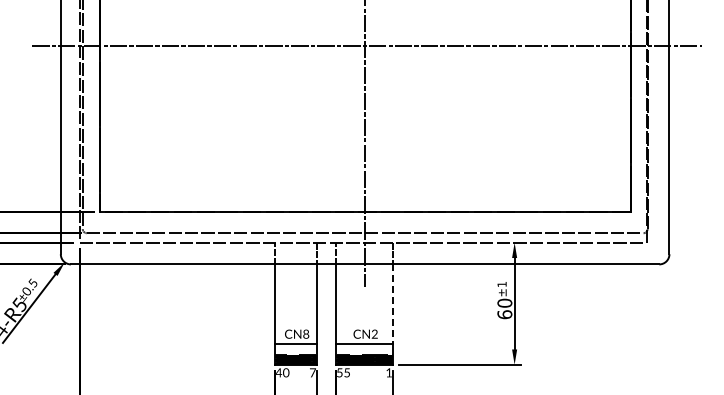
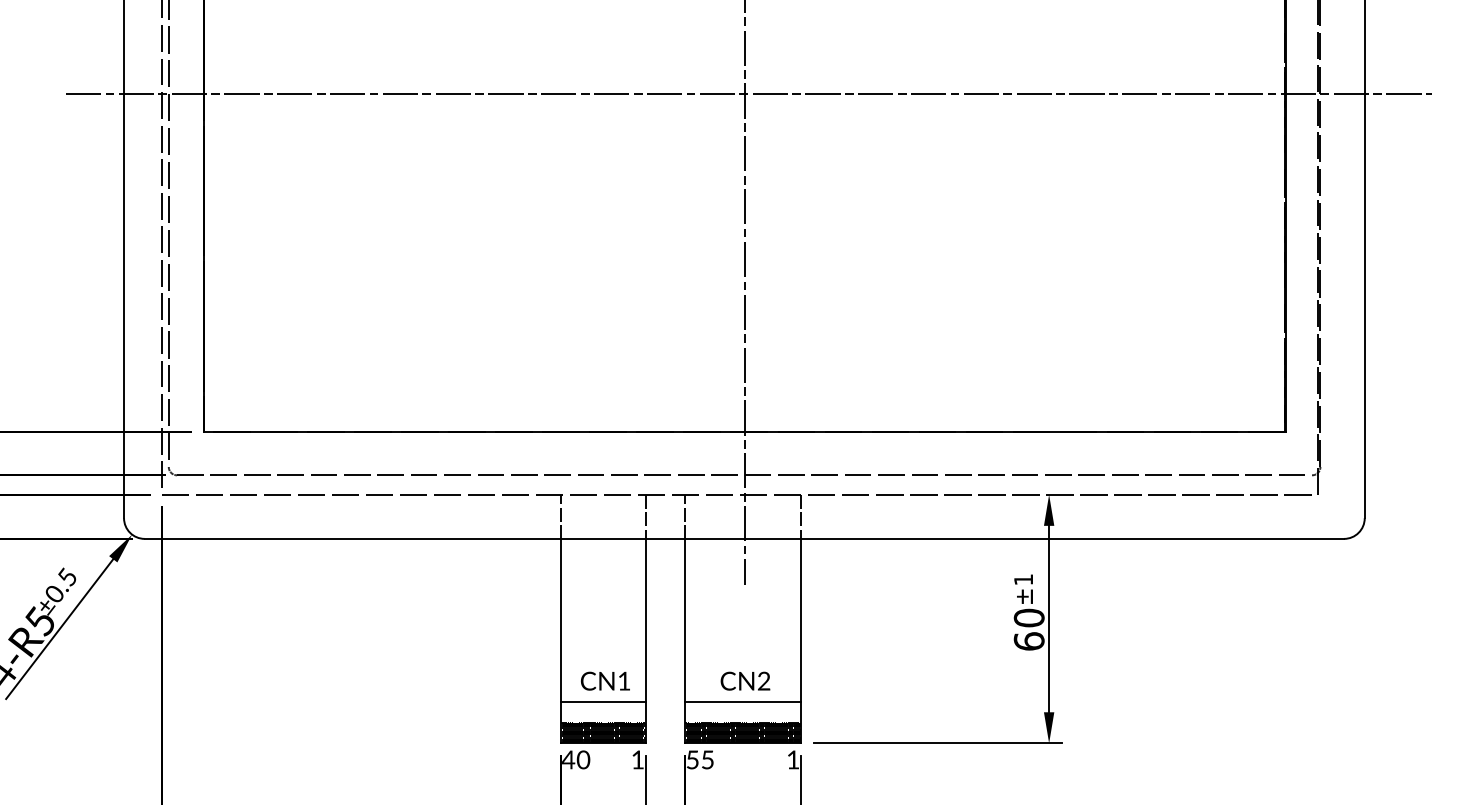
line: (393, 304) -> (802, 620), dashed -> solid
text: (306, 333) -> (624, 679), CN8 -> CN1
text: (312, 372) -> (637, 759), 7 -> 1

